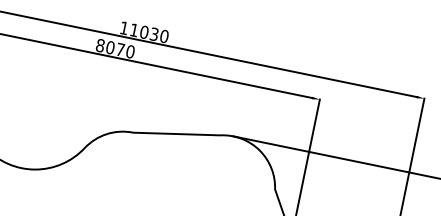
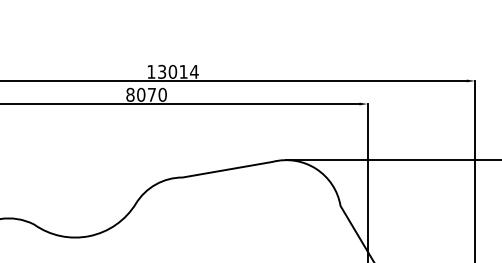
text: (149, 33) -> (178, 71), 11030 -> 13014

